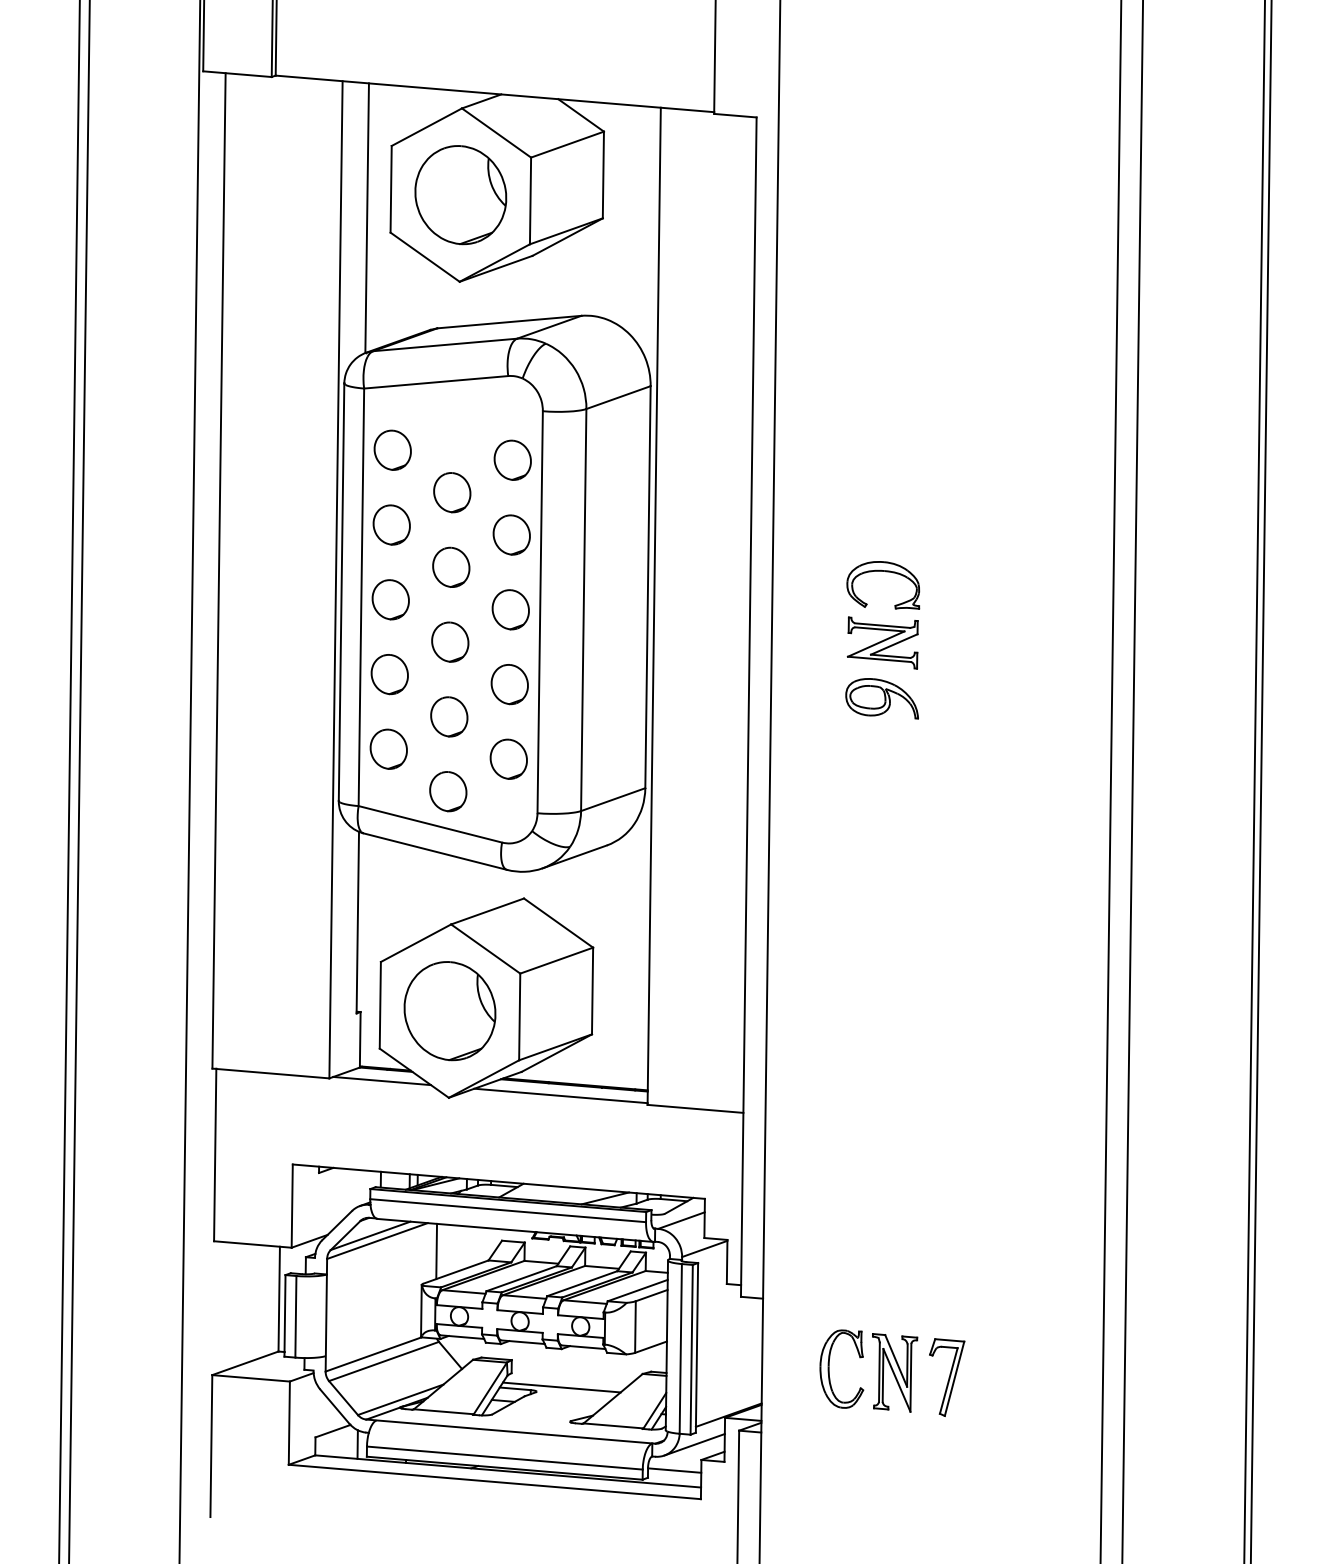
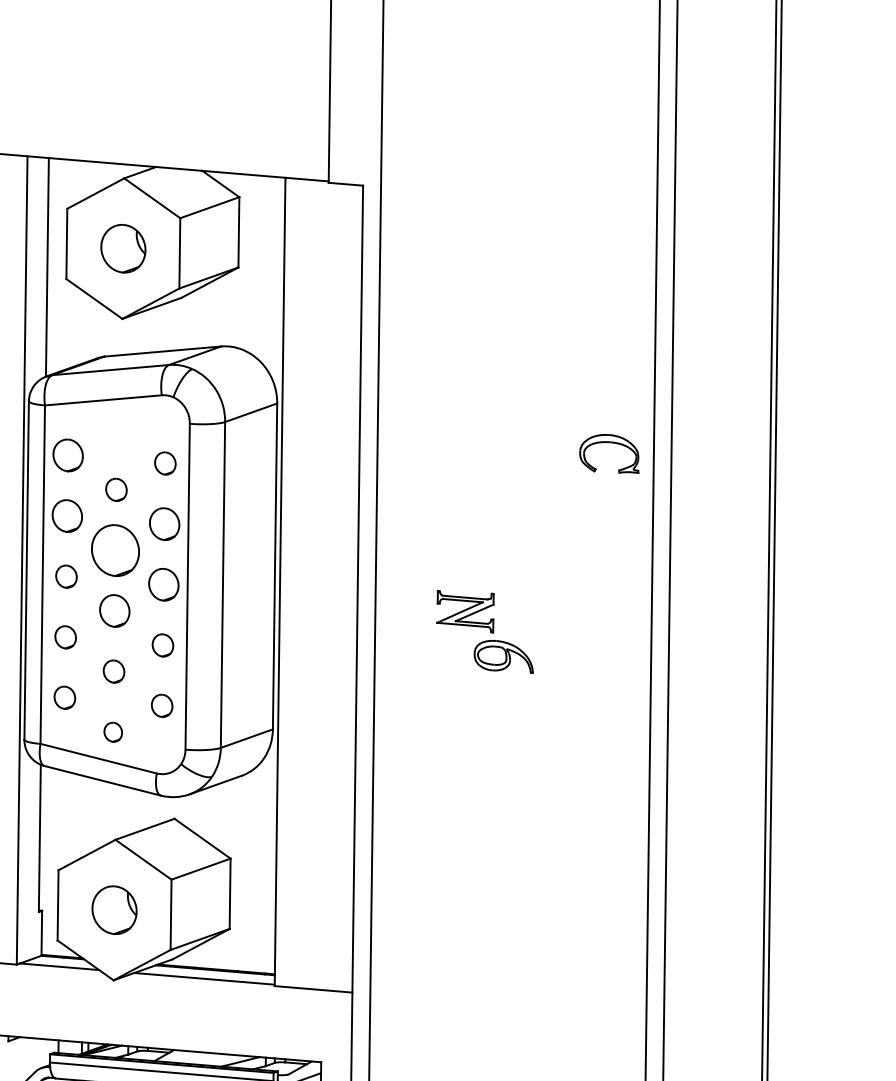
part: (460, 195) -> (123, 248), size x0.6
part: (512, 459) -> (165, 462), size x0.7
part: (452, 492) -> (116, 489), size x0.7
part: (451, 566) -> (115, 549), size x1.6
part: (886, 572) -> (611, 443), moved
part: (390, 599) -> (66, 576), size x0.7
part: (389, 674) -> (65, 637), size x0.7
part: (509, 684) -> (162, 645), size x0.7
part: (881, 698) -> (503, 656), moved
part: (449, 716) -> (114, 671), size x0.7
part: (388, 748) -> (64, 697), size x0.7
part: (508, 758) -> (161, 705), size x0.7
part: (448, 791) -> (113, 732), size x0.6
part: (449, 1011) -> (114, 910), size x0.6

